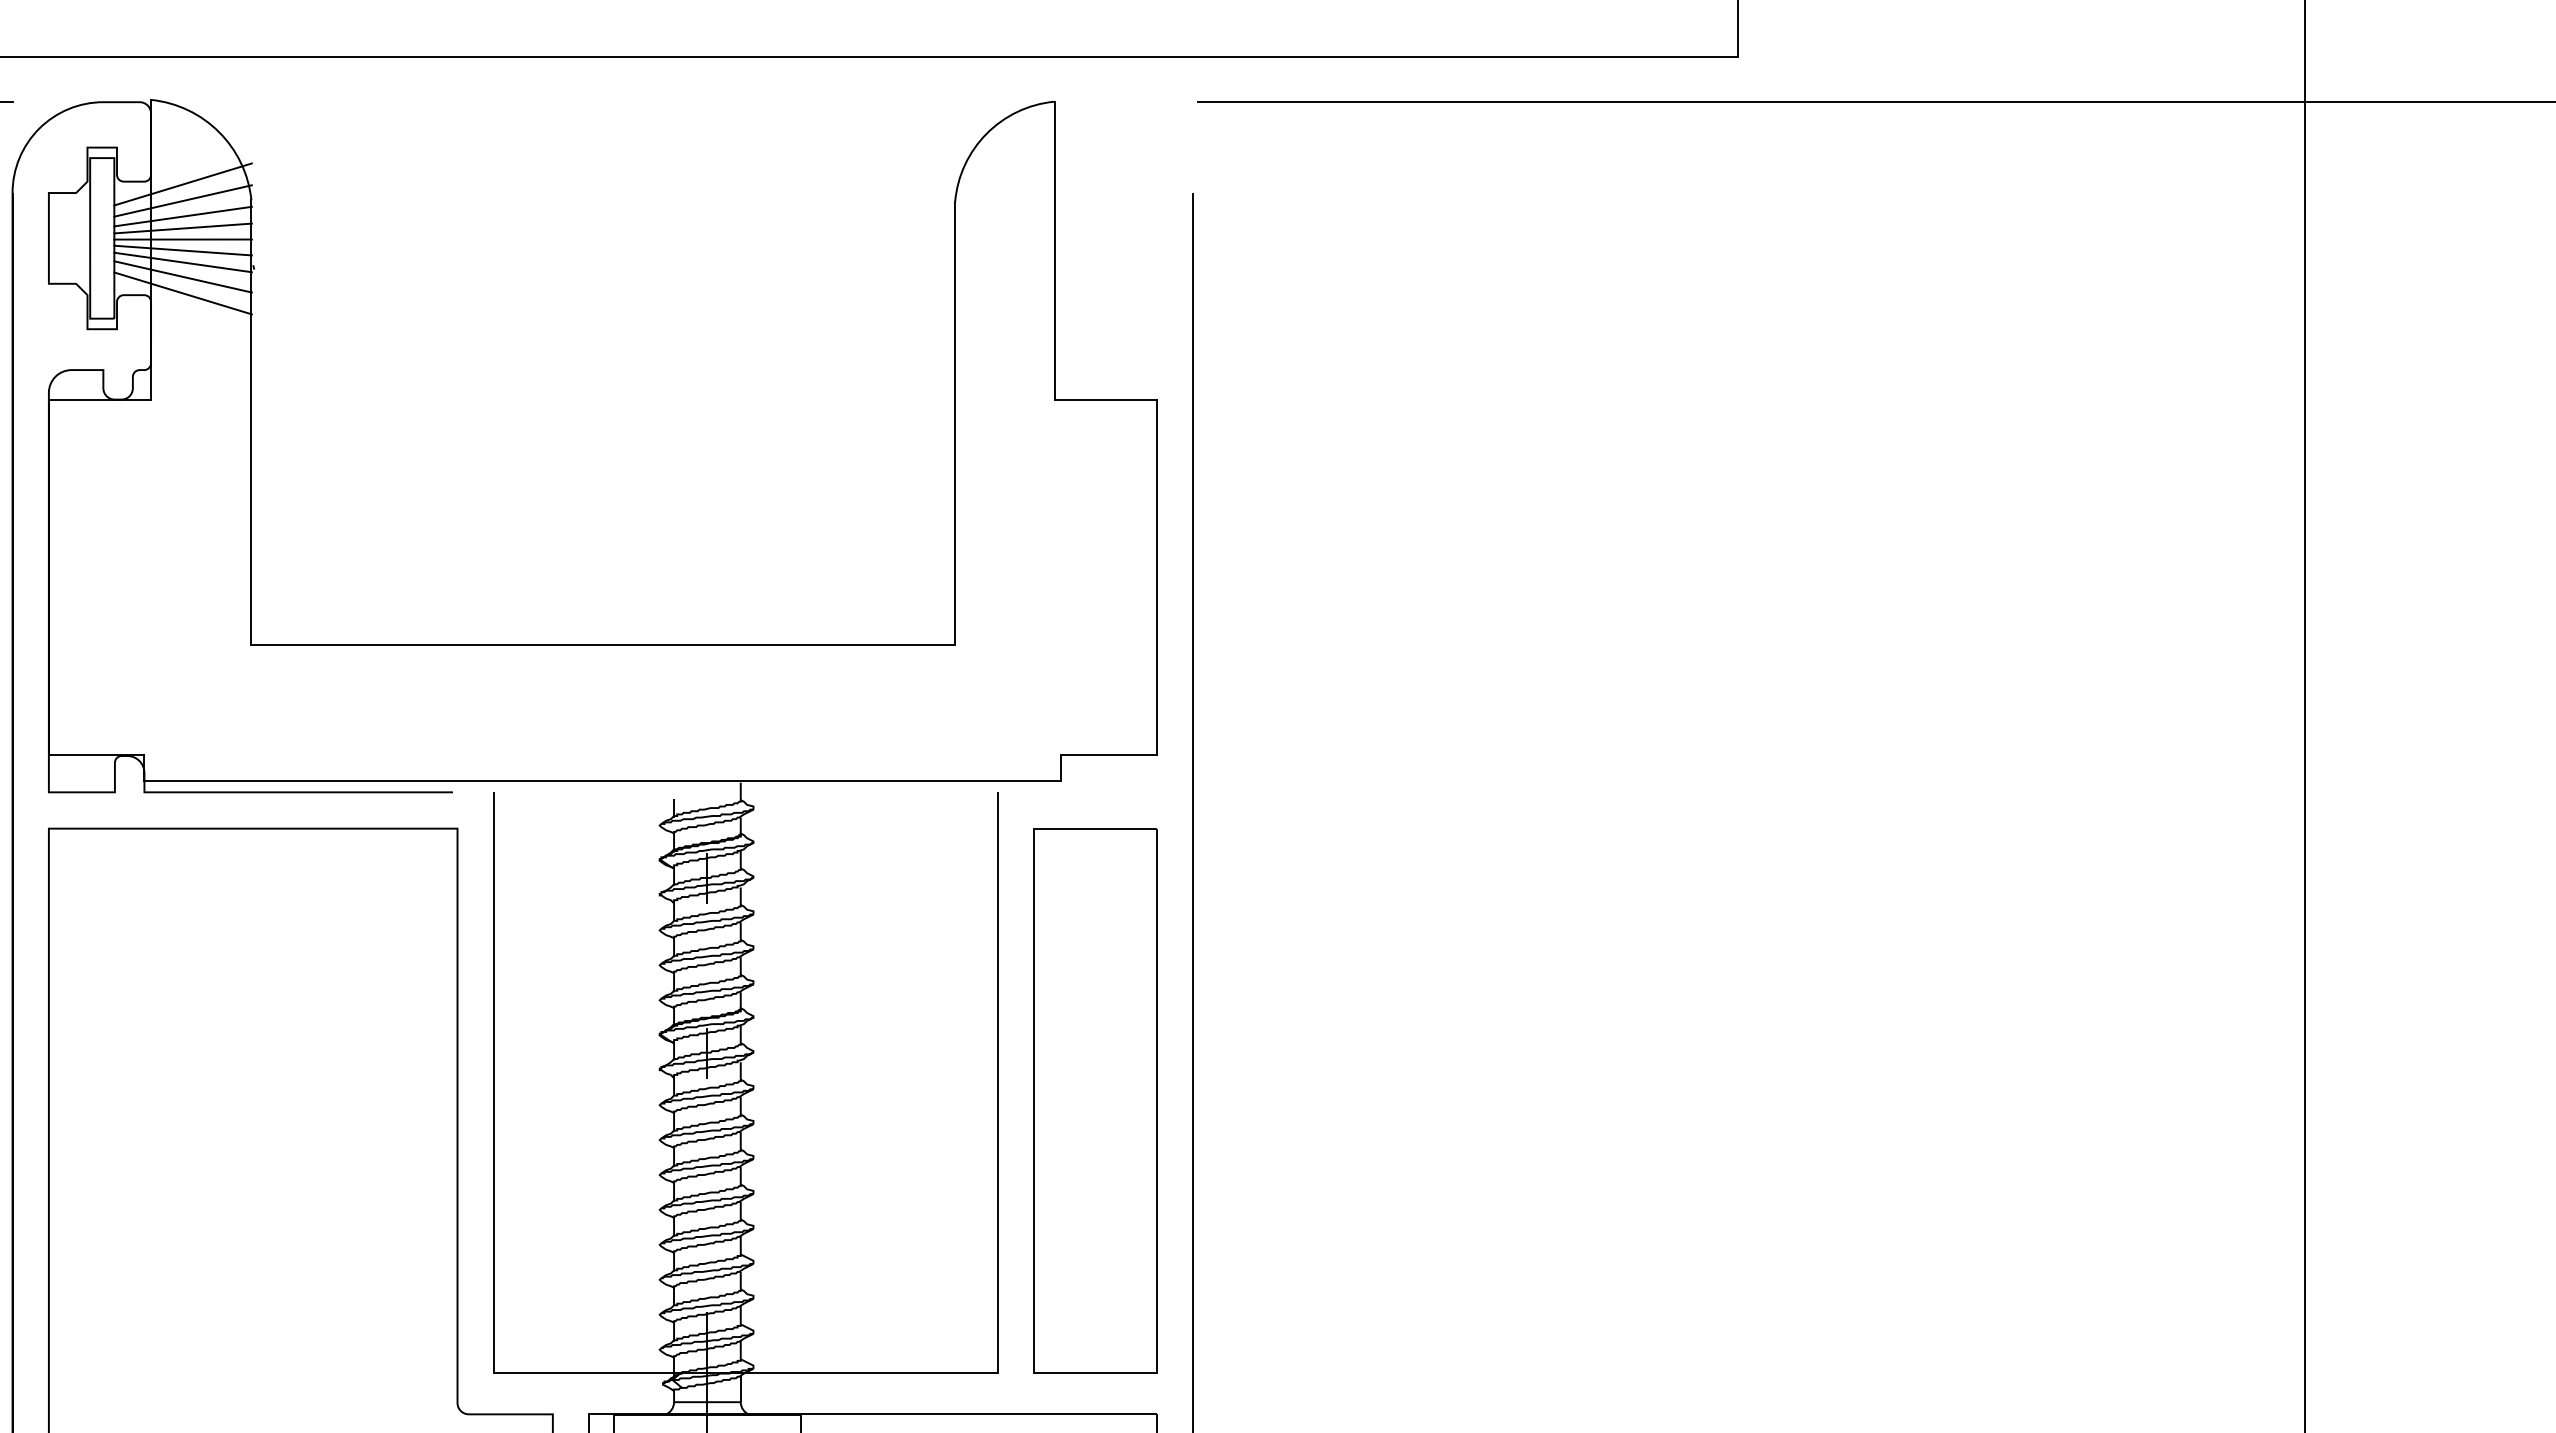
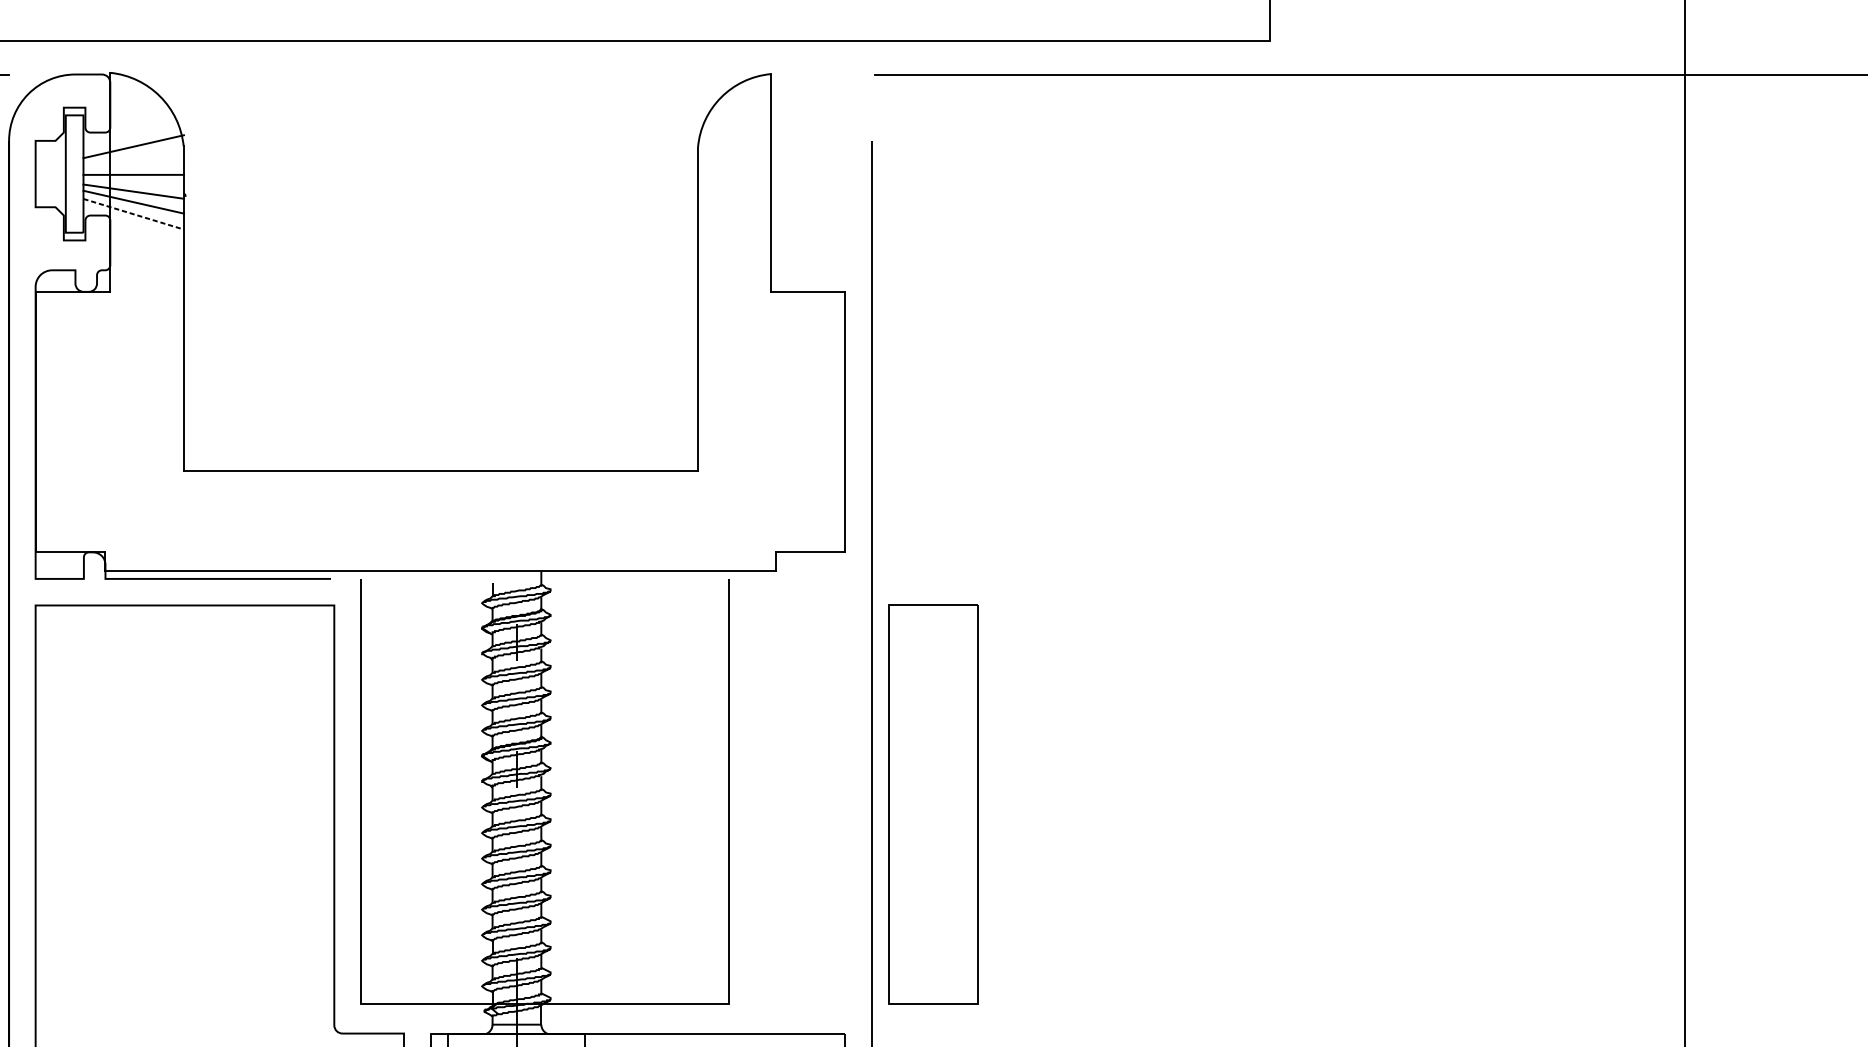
line: (182, 184) -> (133, 134), removed
line: (182, 216) -> (133, 158), removed
line: (182, 228) -> (133, 166), removed
line: (182, 250) -> (133, 182), removed
line: (183, 293) -> (134, 214), solid -> dashed
part: (1095, 1100) -> (933, 804), moved

